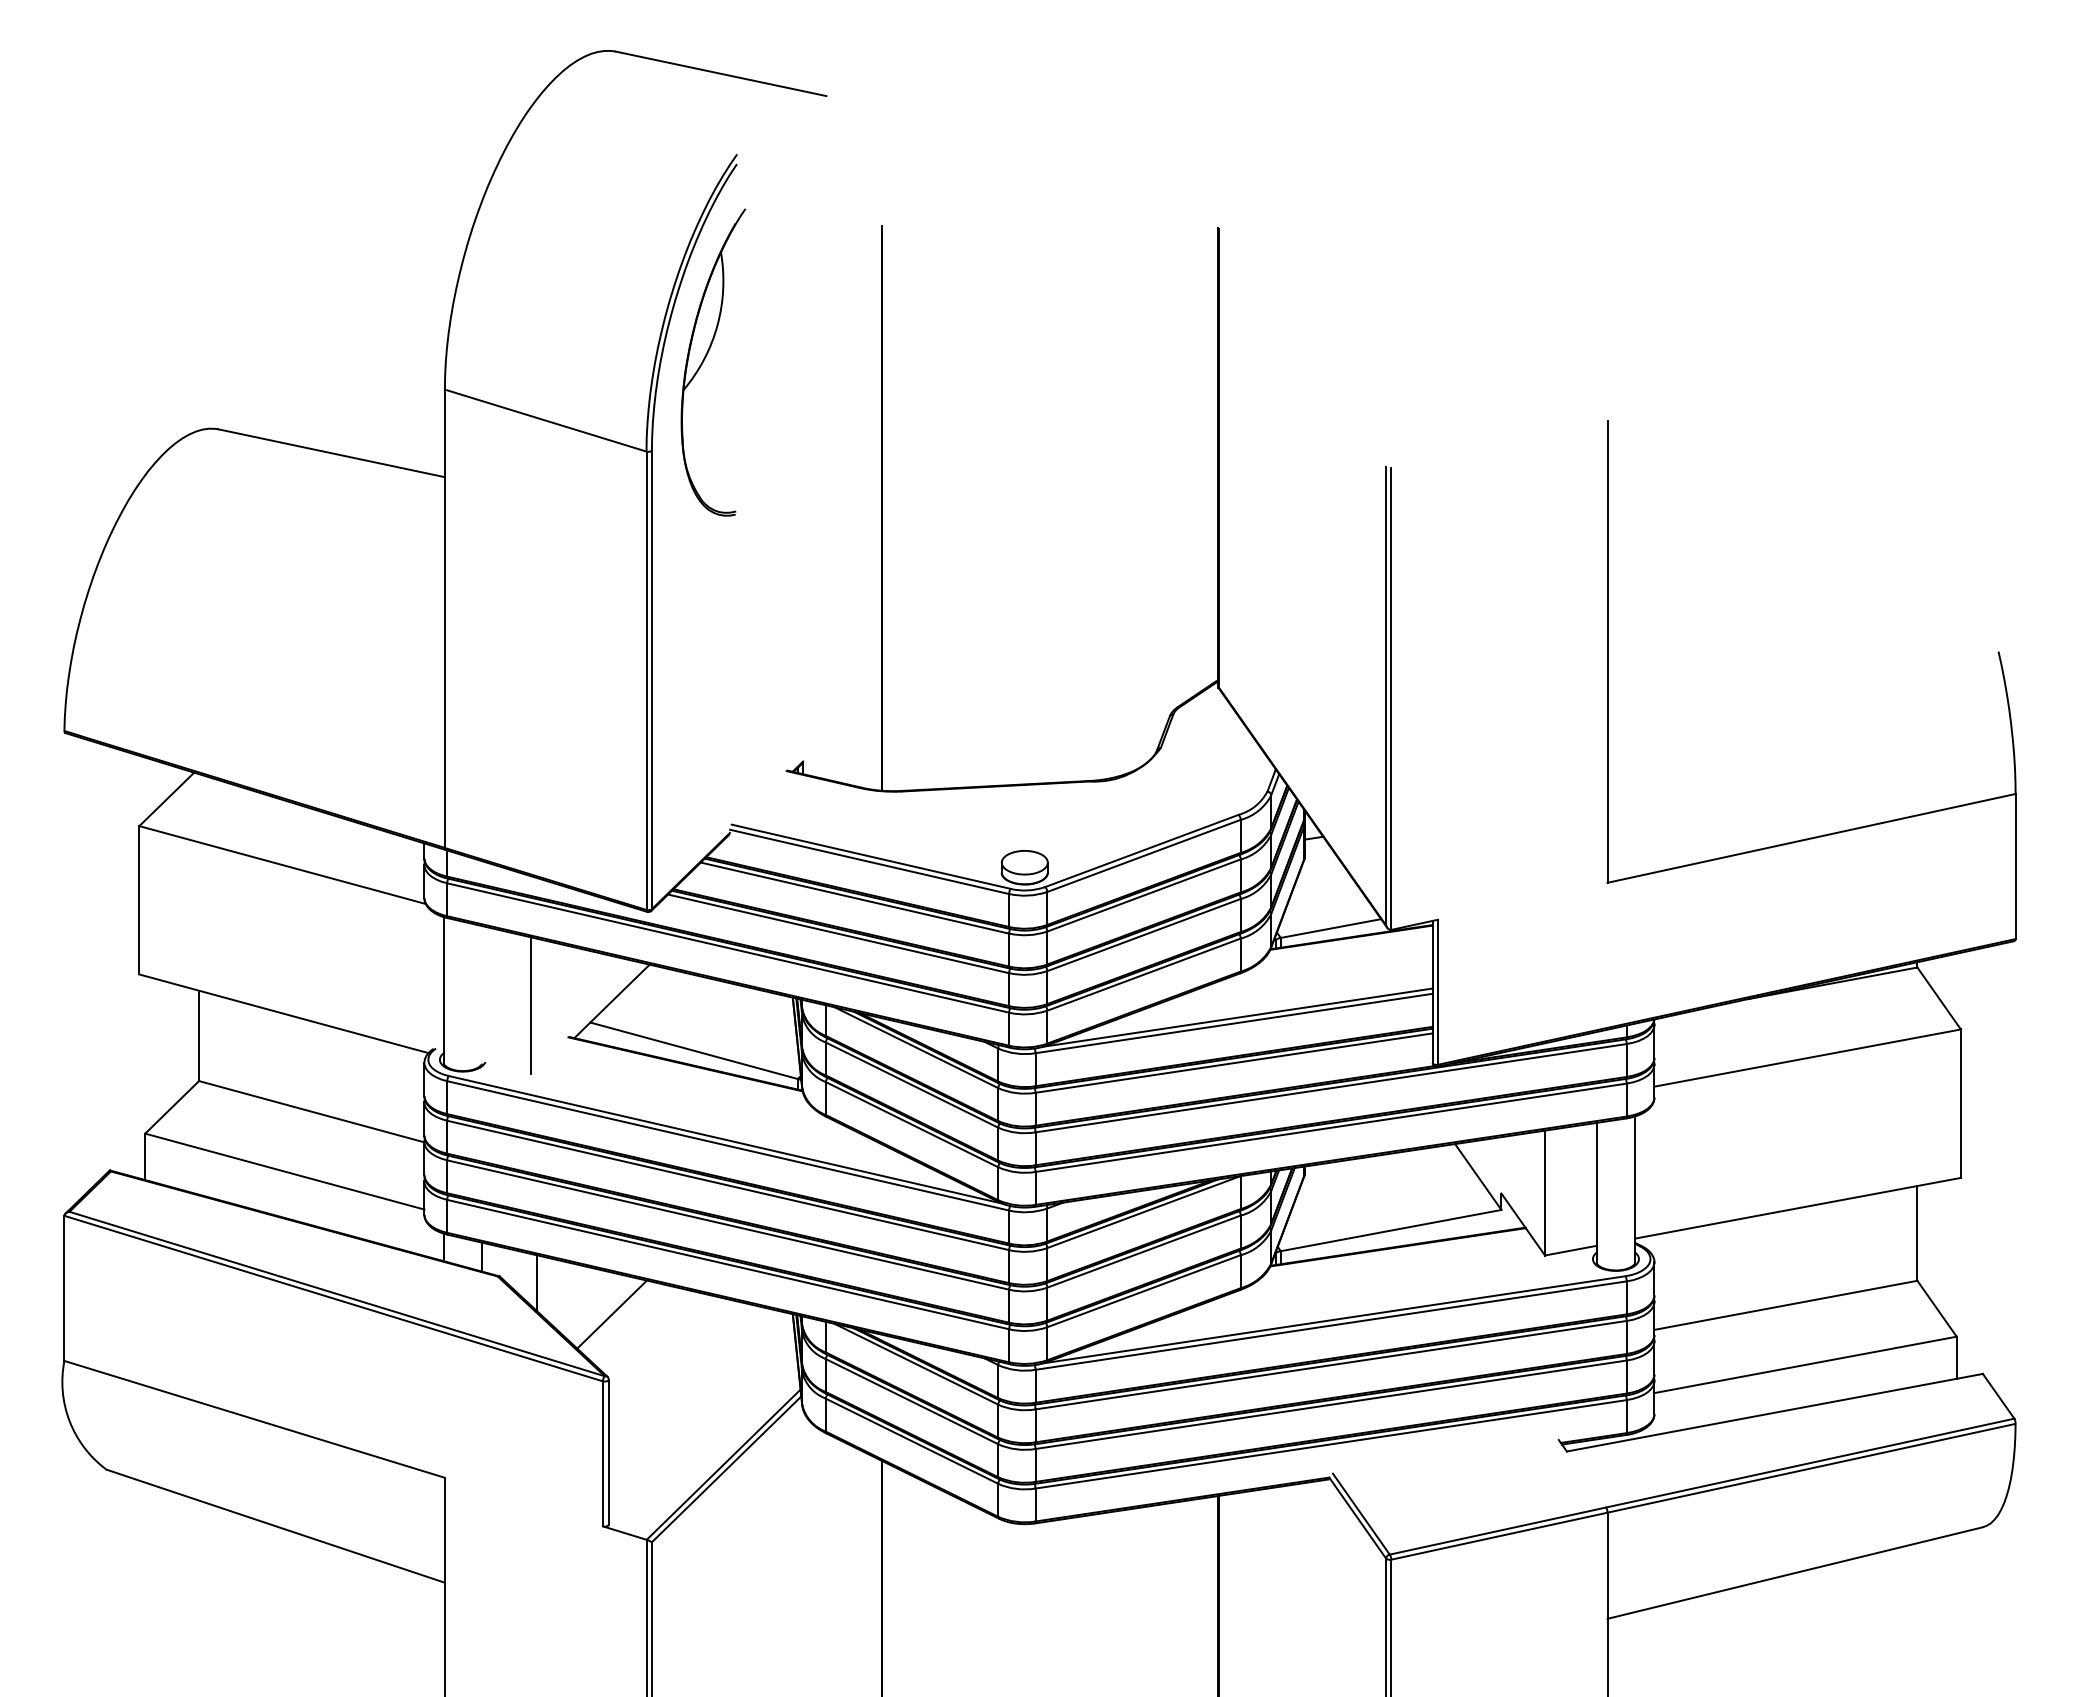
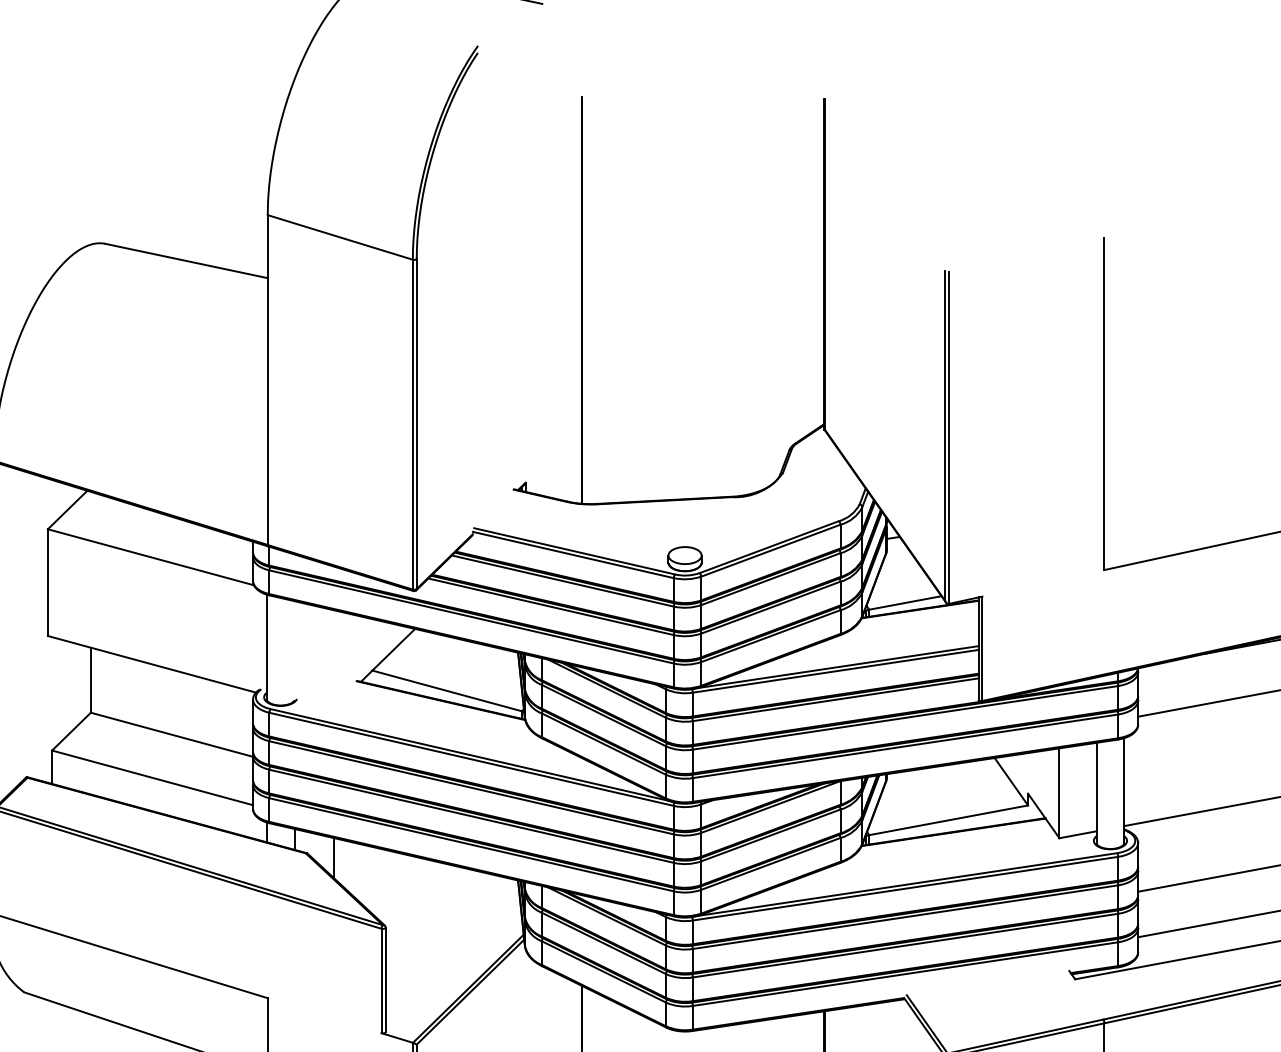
part: (705, 359) -> (455, 193), removed
line: (530, 1005) -> (329, 658), removed
line: (611, 1314) -> (387, 880), removed

